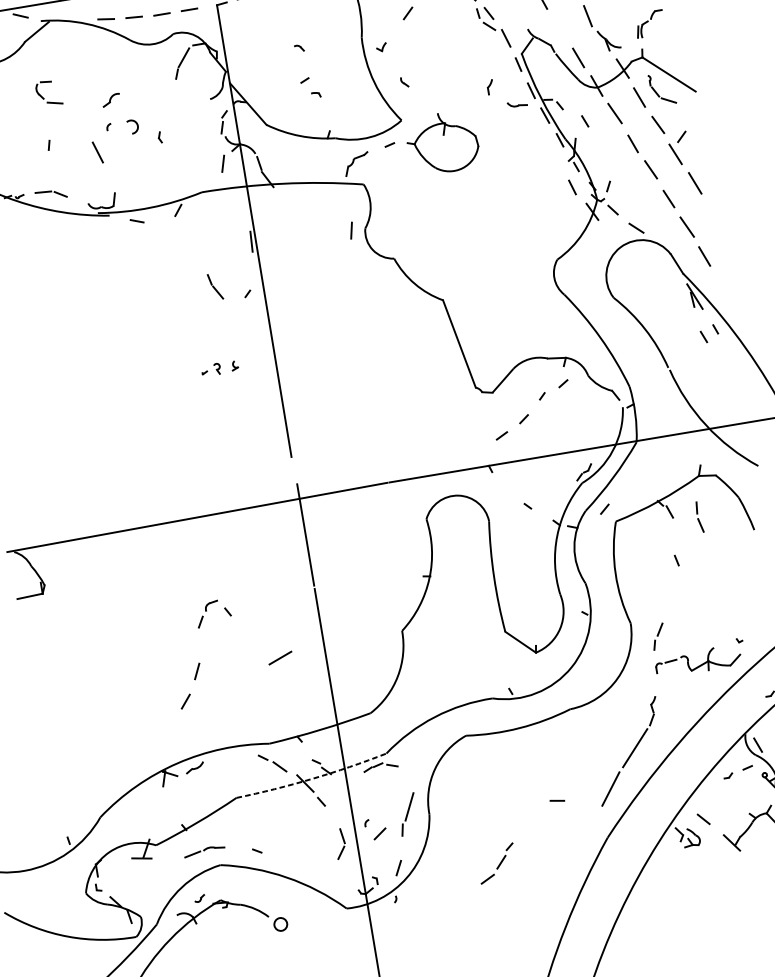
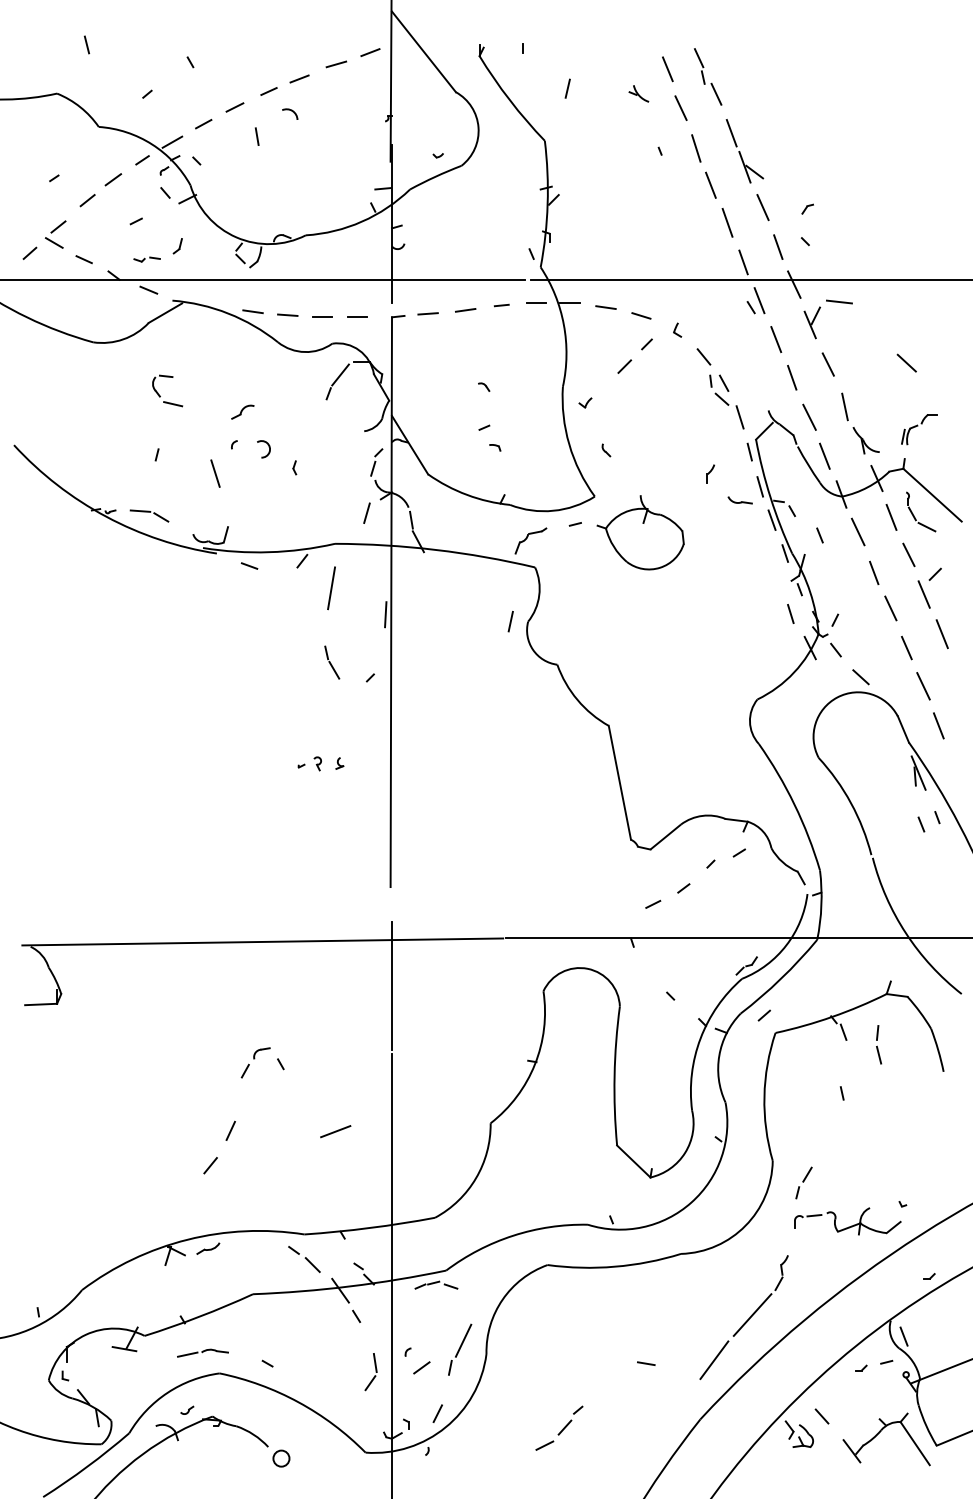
line: (561, 28) -> (809, 416), added
line: (205, 228) -> (331, 588), added
arc: (312, 778) -> (350, 1286), dashed -> solid

